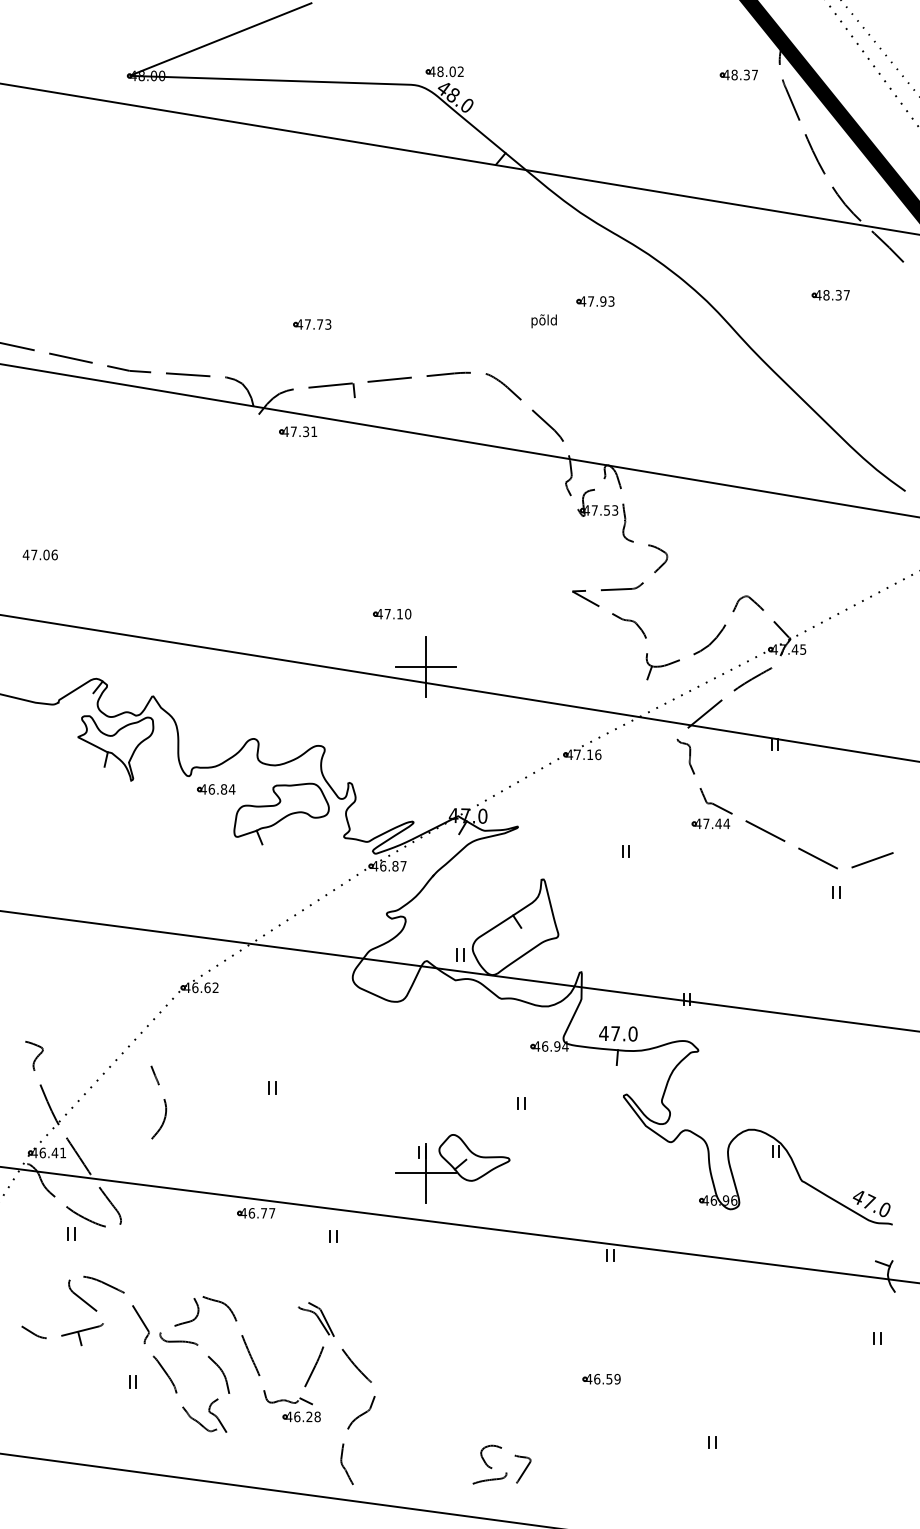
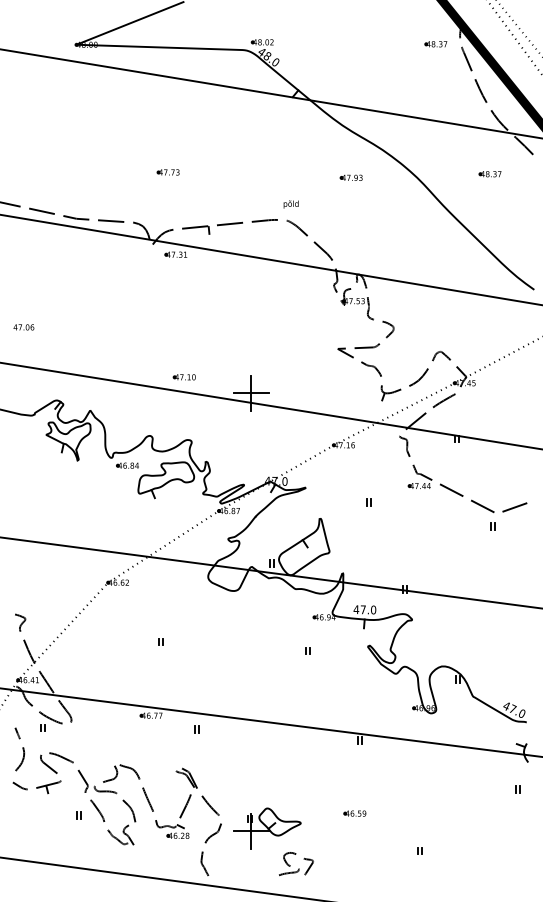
text: (543, 321) -> (290, 204), moved
part: (310, 324) -> (167, 172), moved
part: (390, 614) -> (183, 377), moved
curve: (163, 1102) -> (22, 749), moved
part: (453, 1168) -> (267, 828), moved

